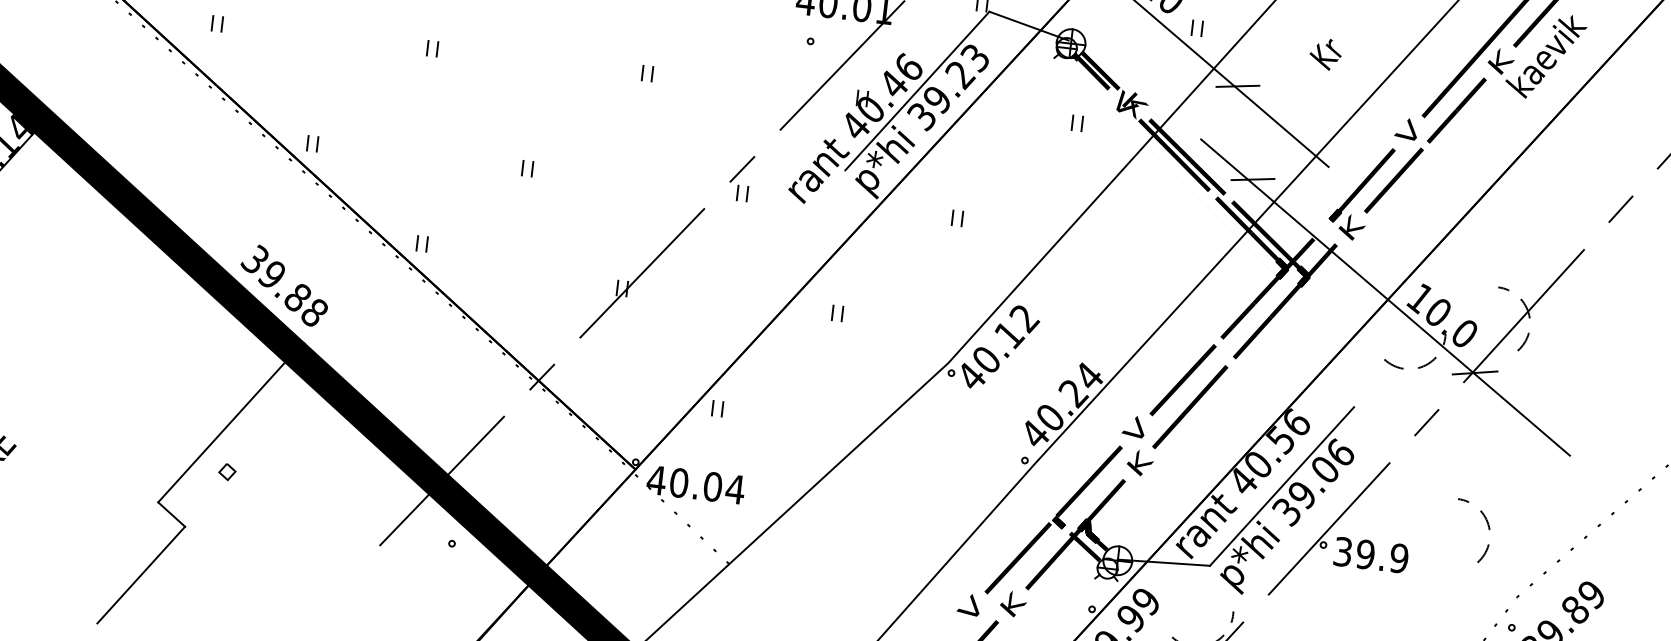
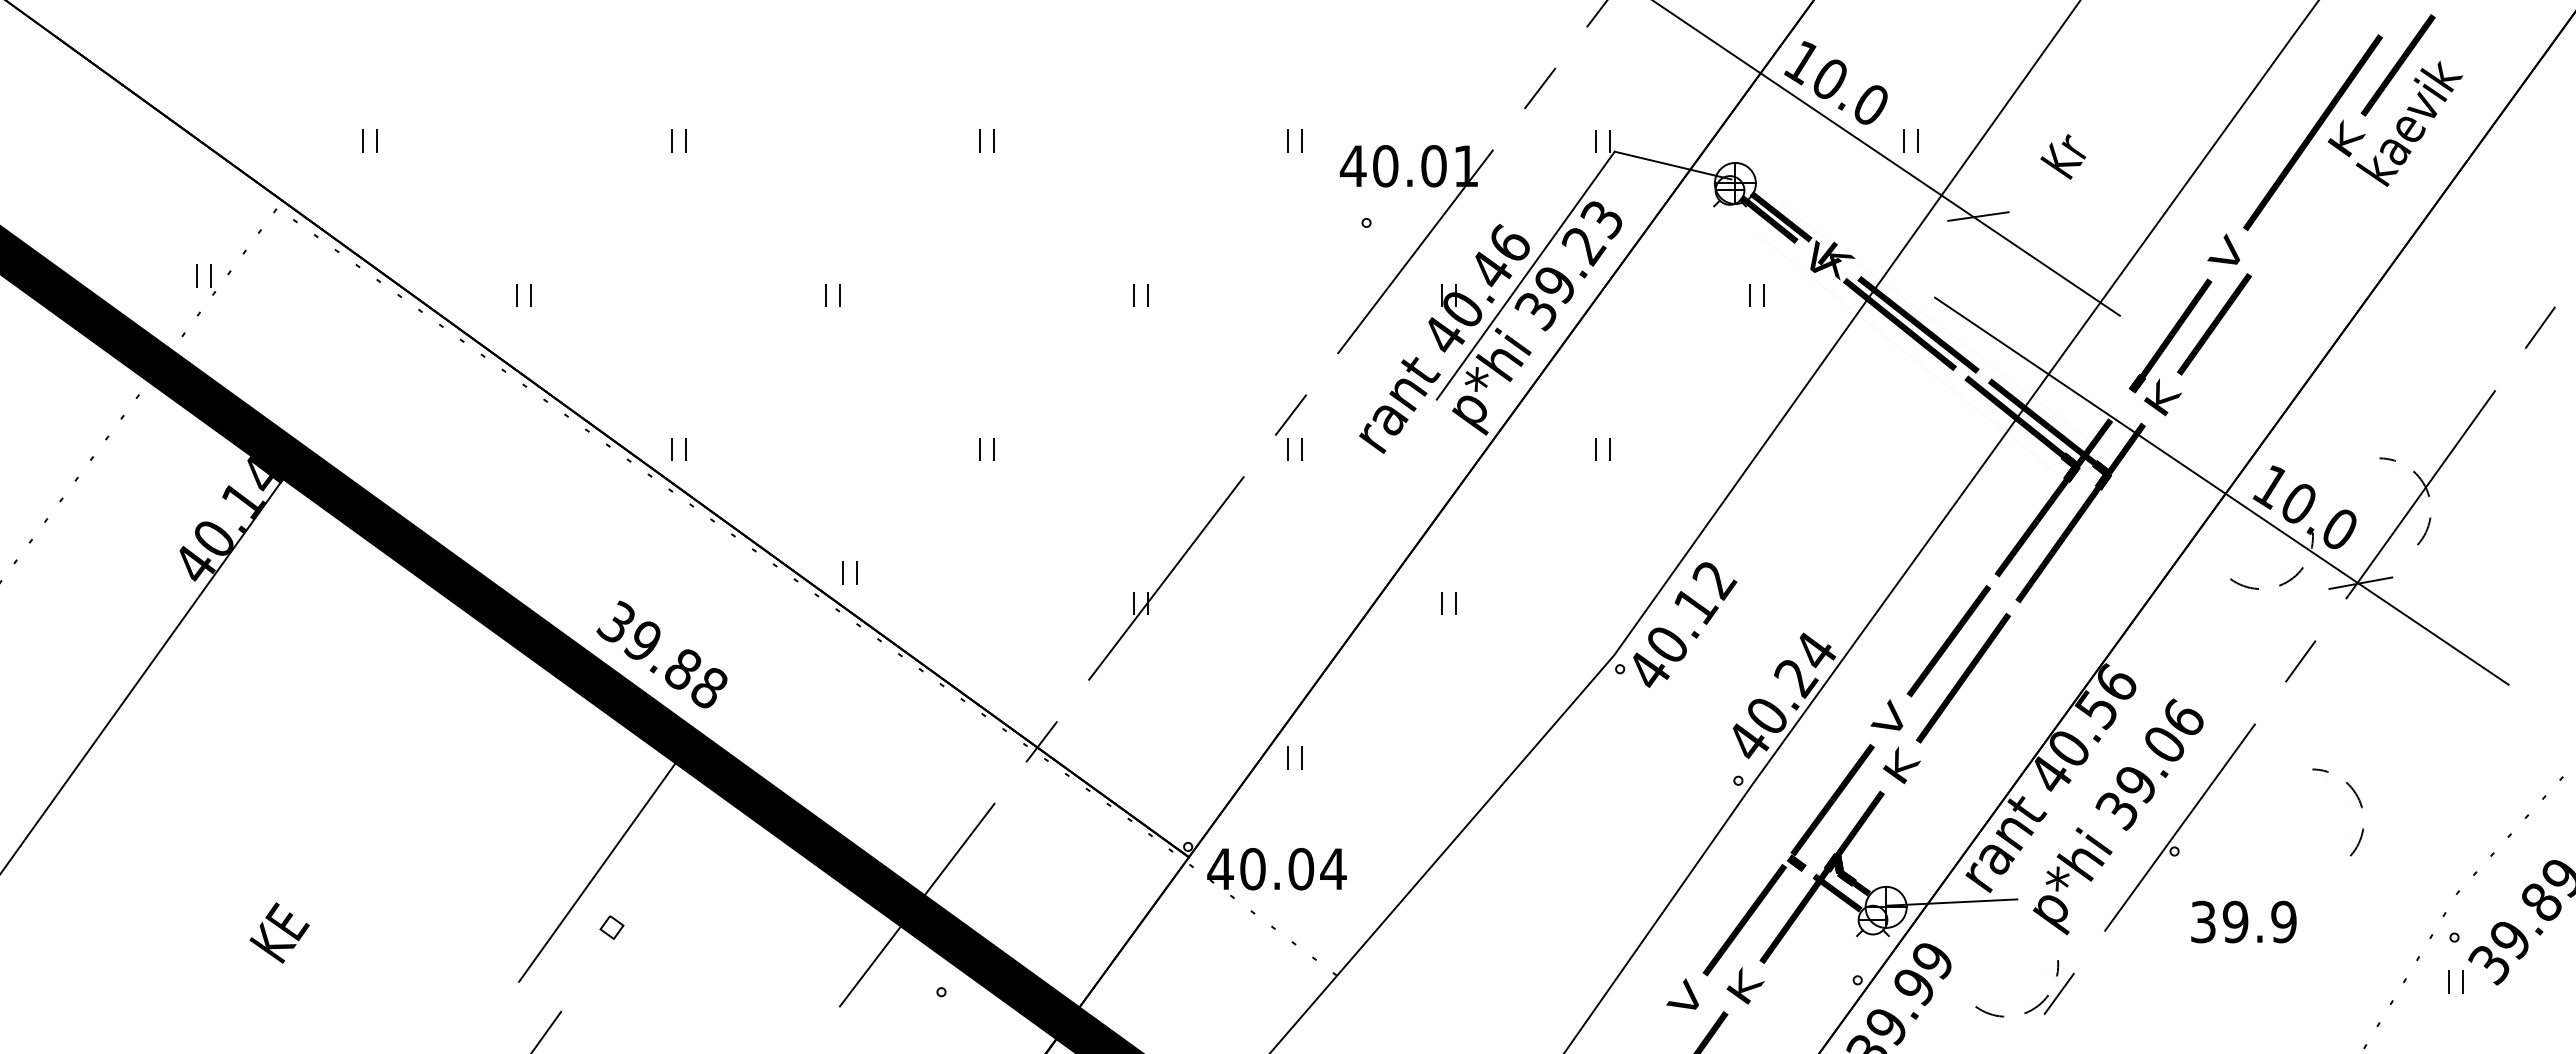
text: (1325, 54) -> (2063, 156), moved
part: (1456, 110) -> (2291, 215), removed
line: (1252, 179) -> (2014, 345), removed
line: (1282, 486) -> (2106, 775), removed
line: (171, 514) -> (540, 996), removed
part: (1488, 528) -> (2360, 806), moved
text: (1371, 554) -> (2243, 921), moved

